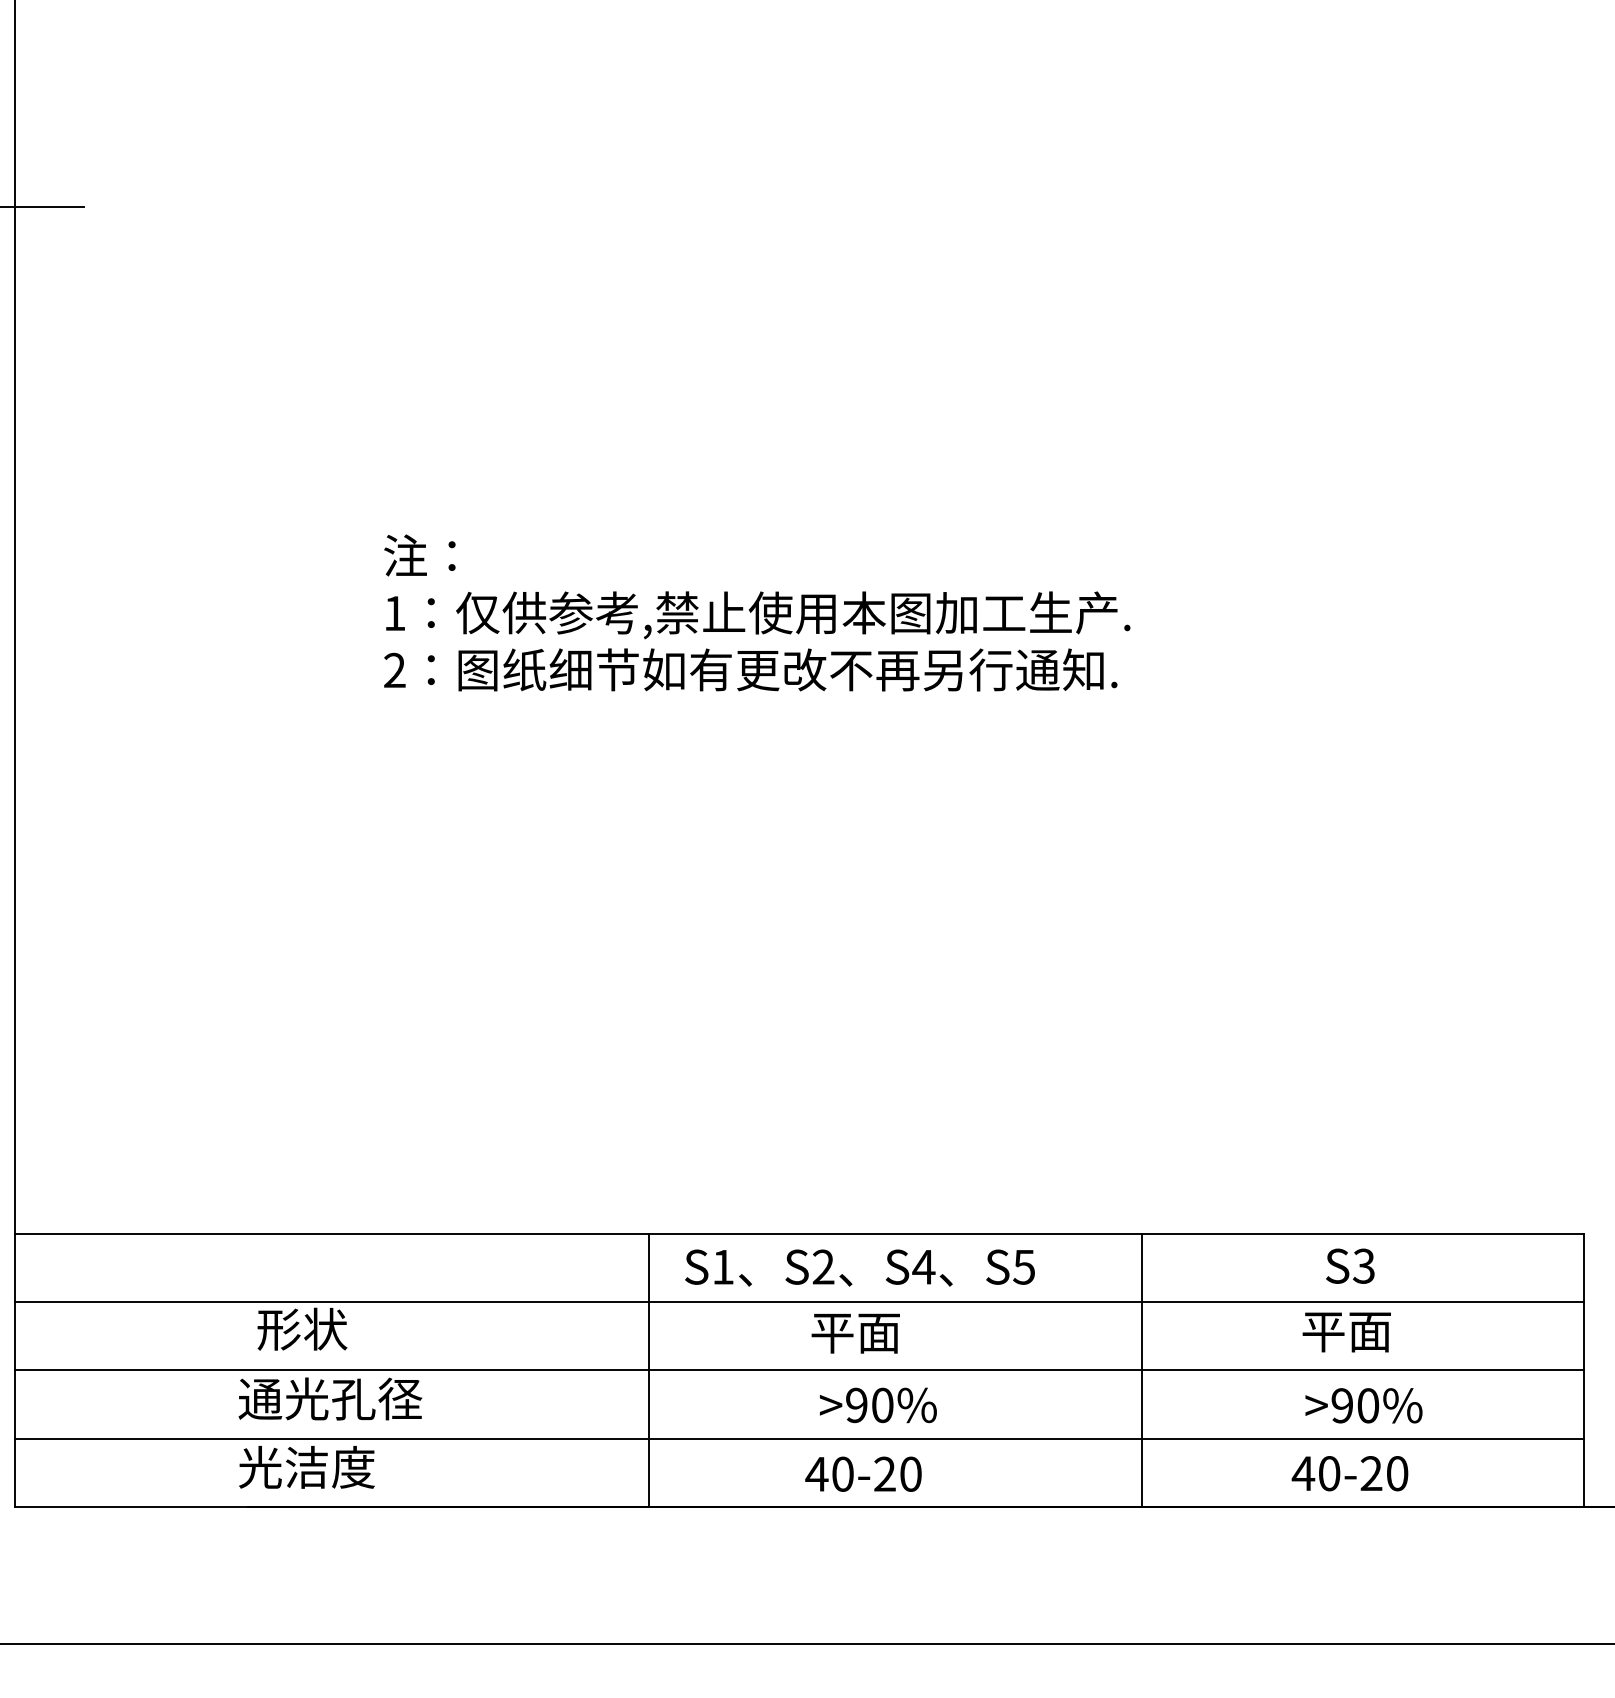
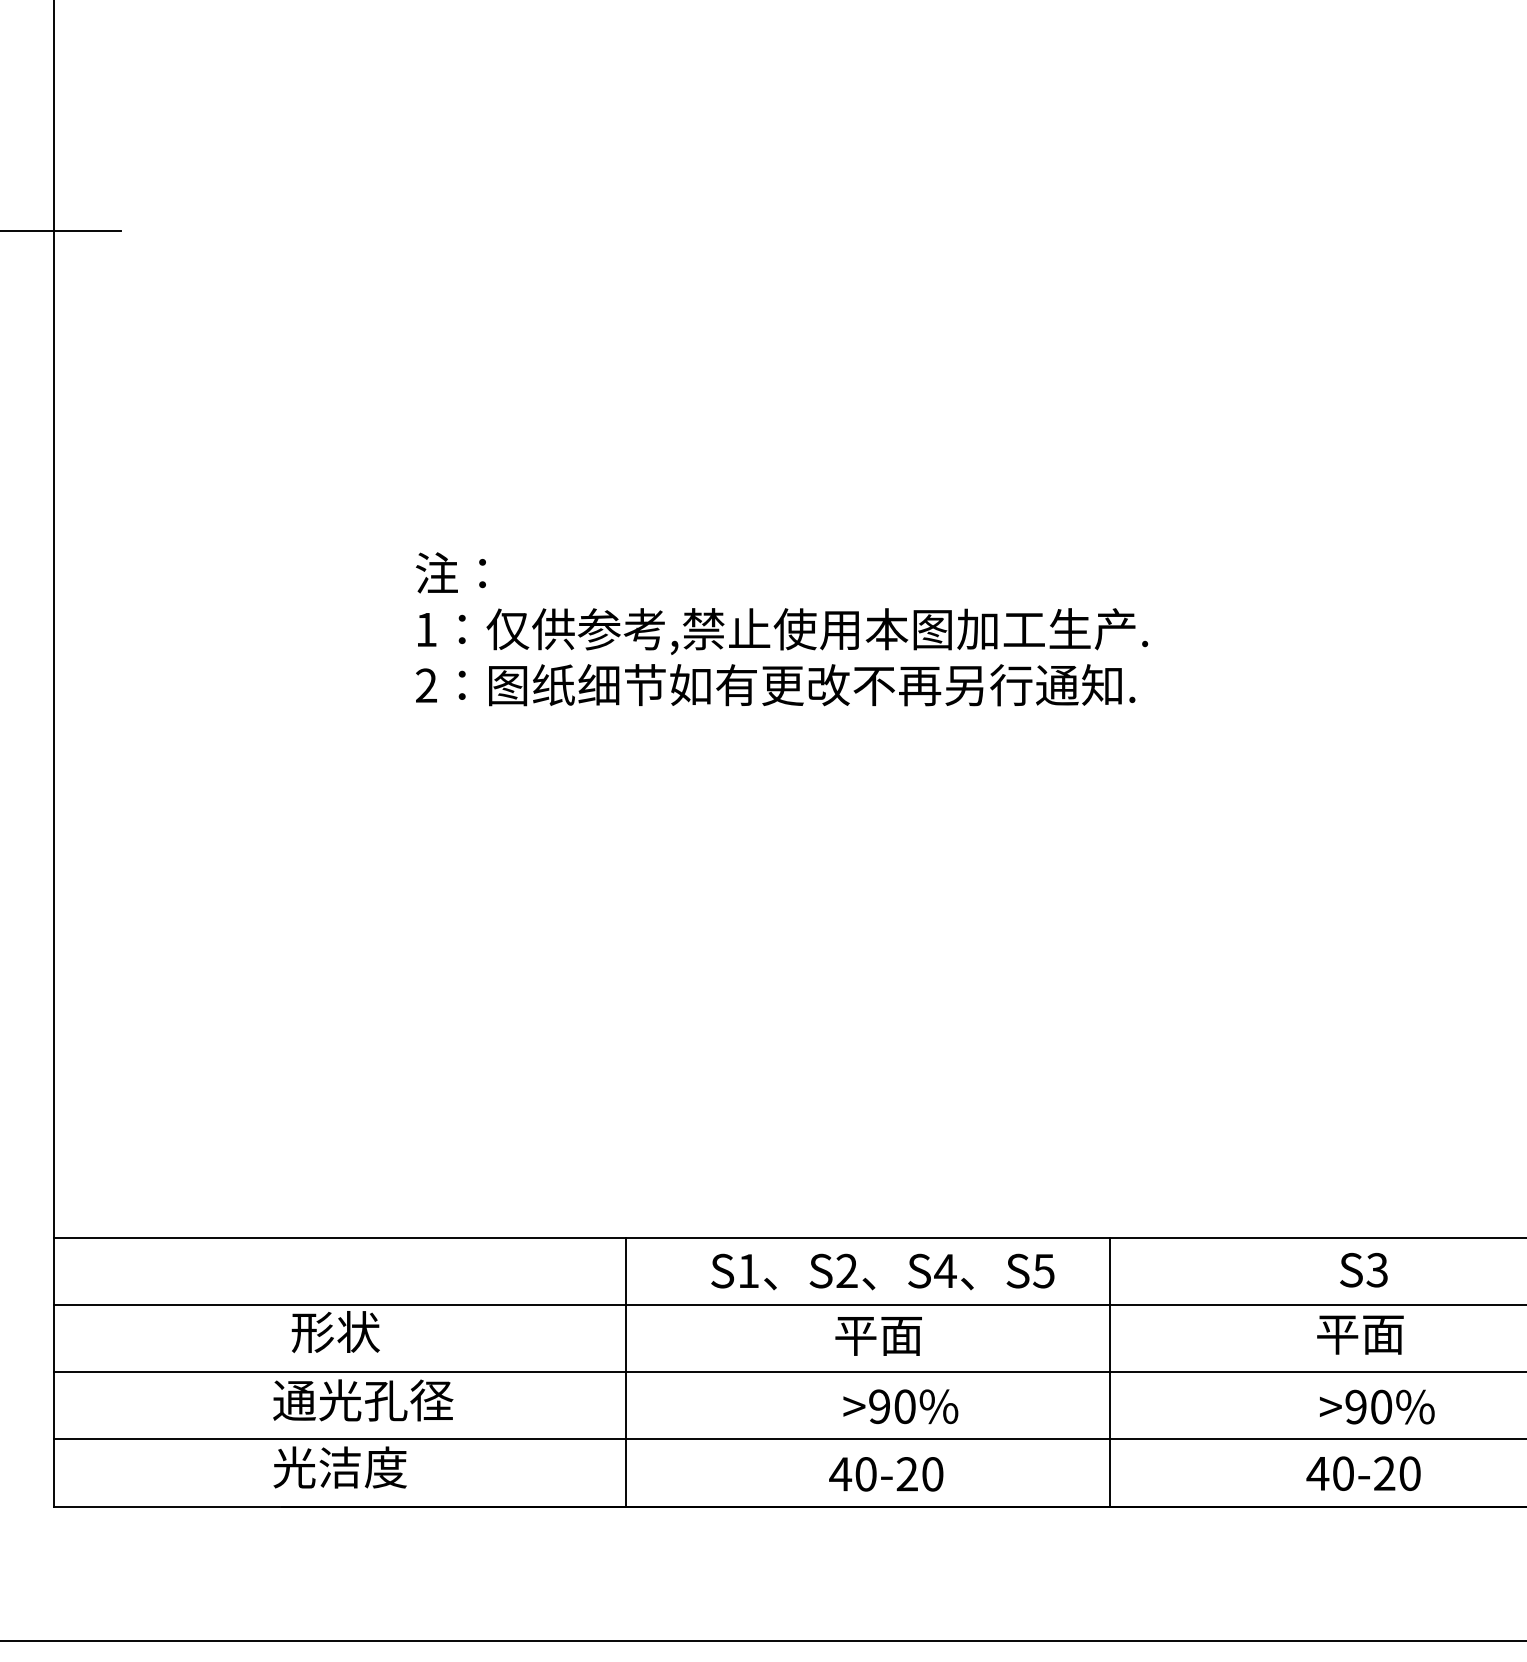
line: (648, 1370) -> (626, 1372), moved
line: (1142, 1370) -> (1109, 1372), moved

